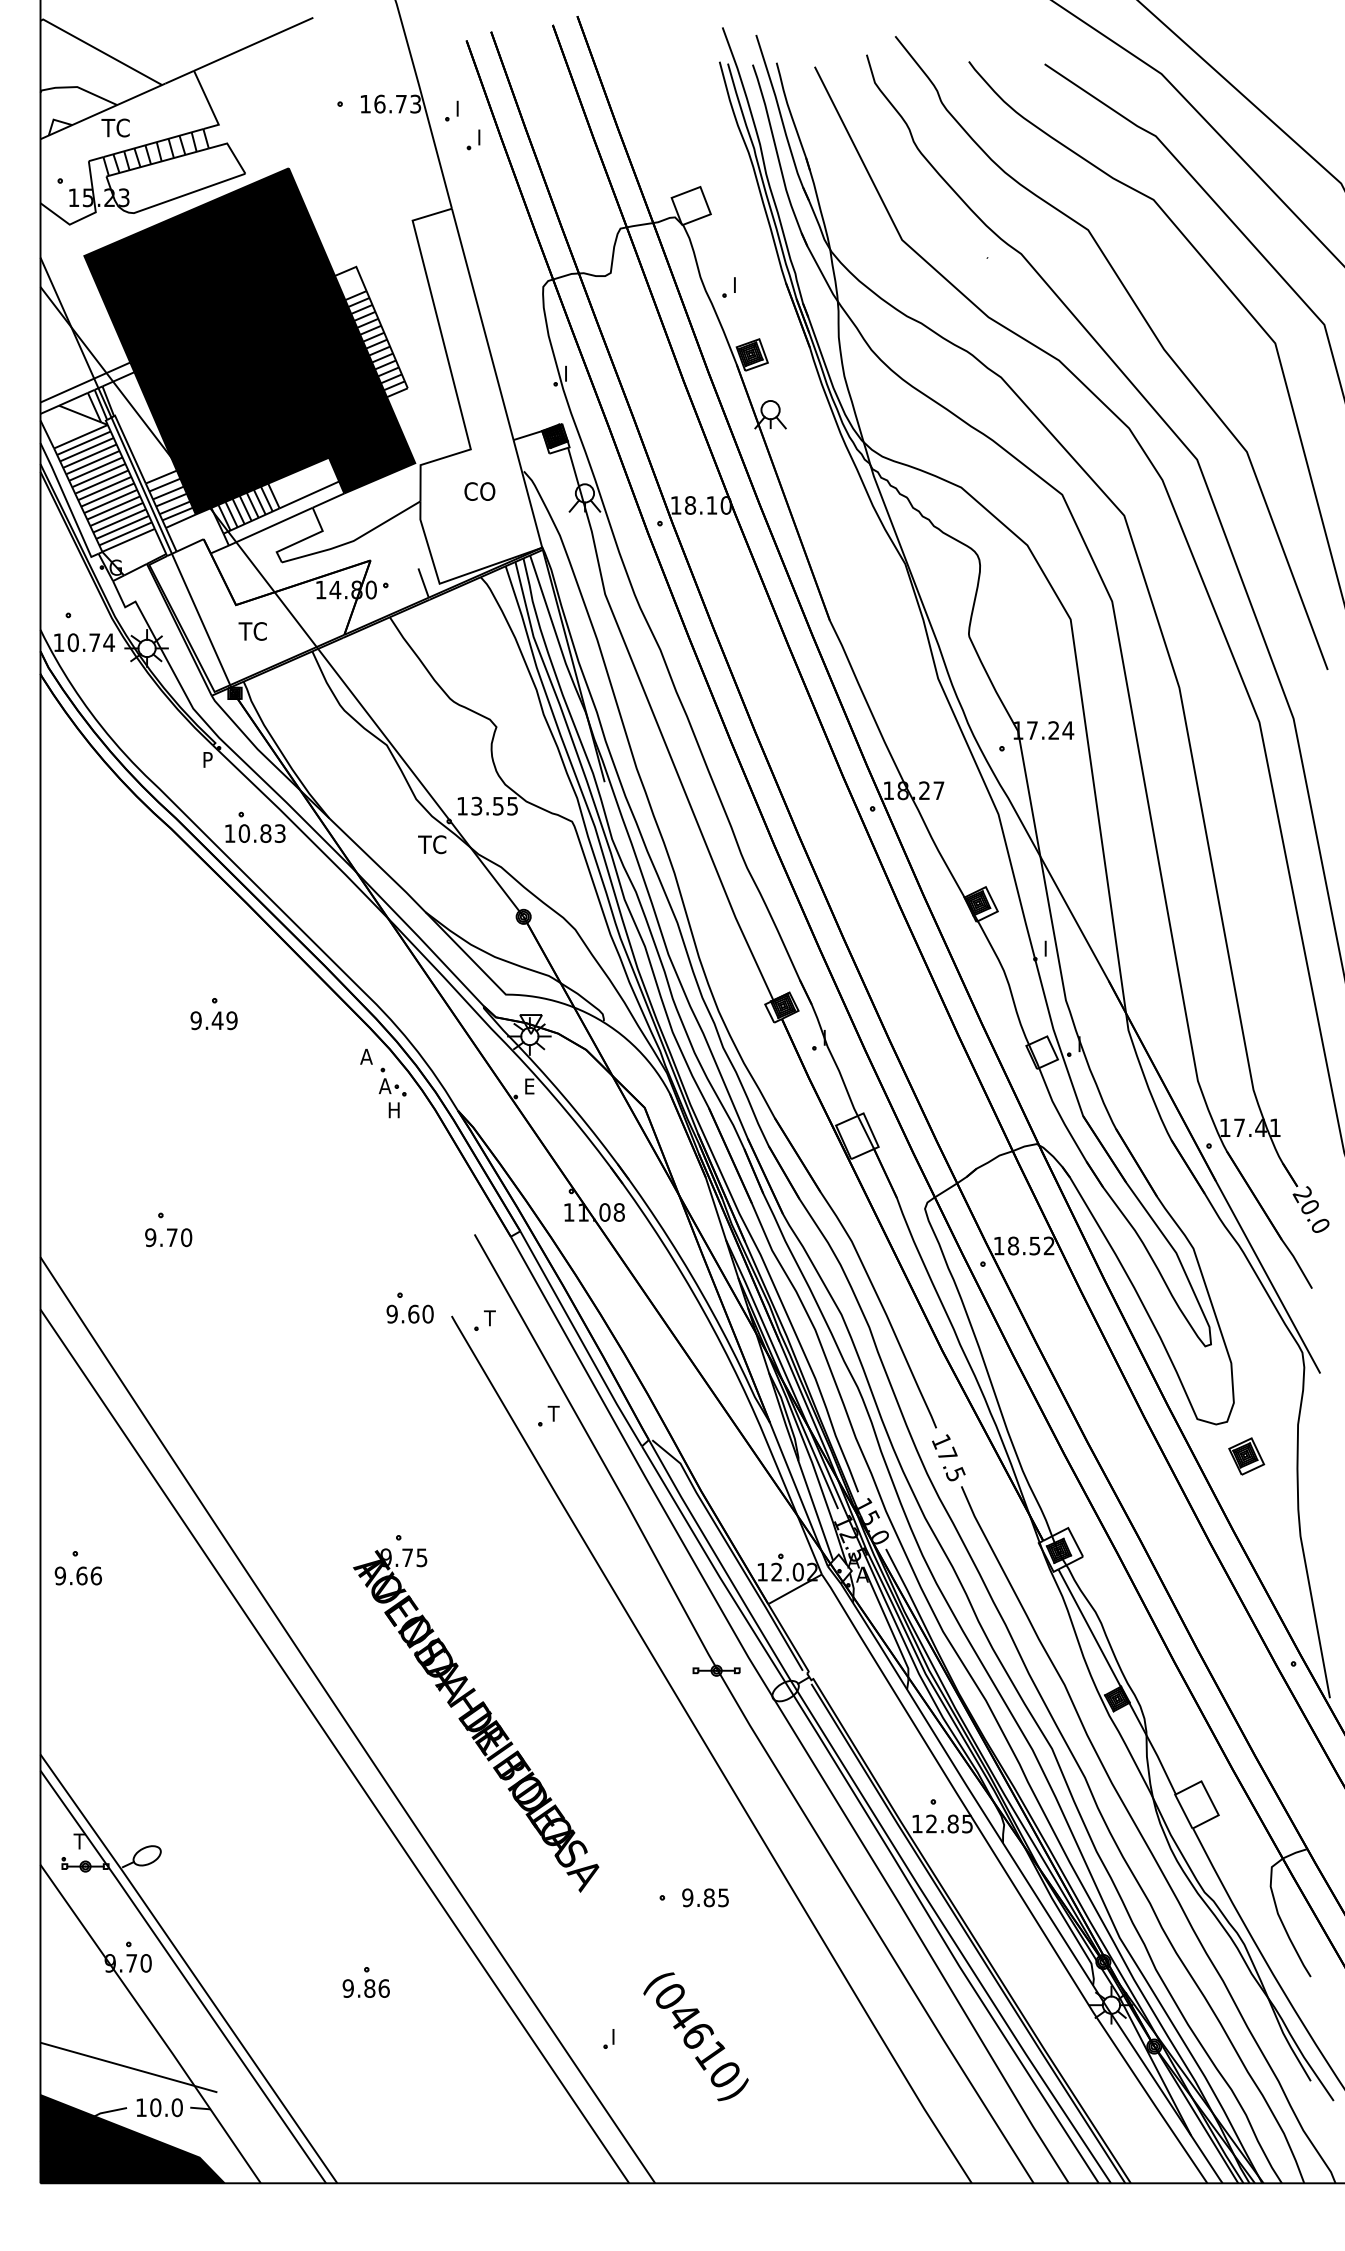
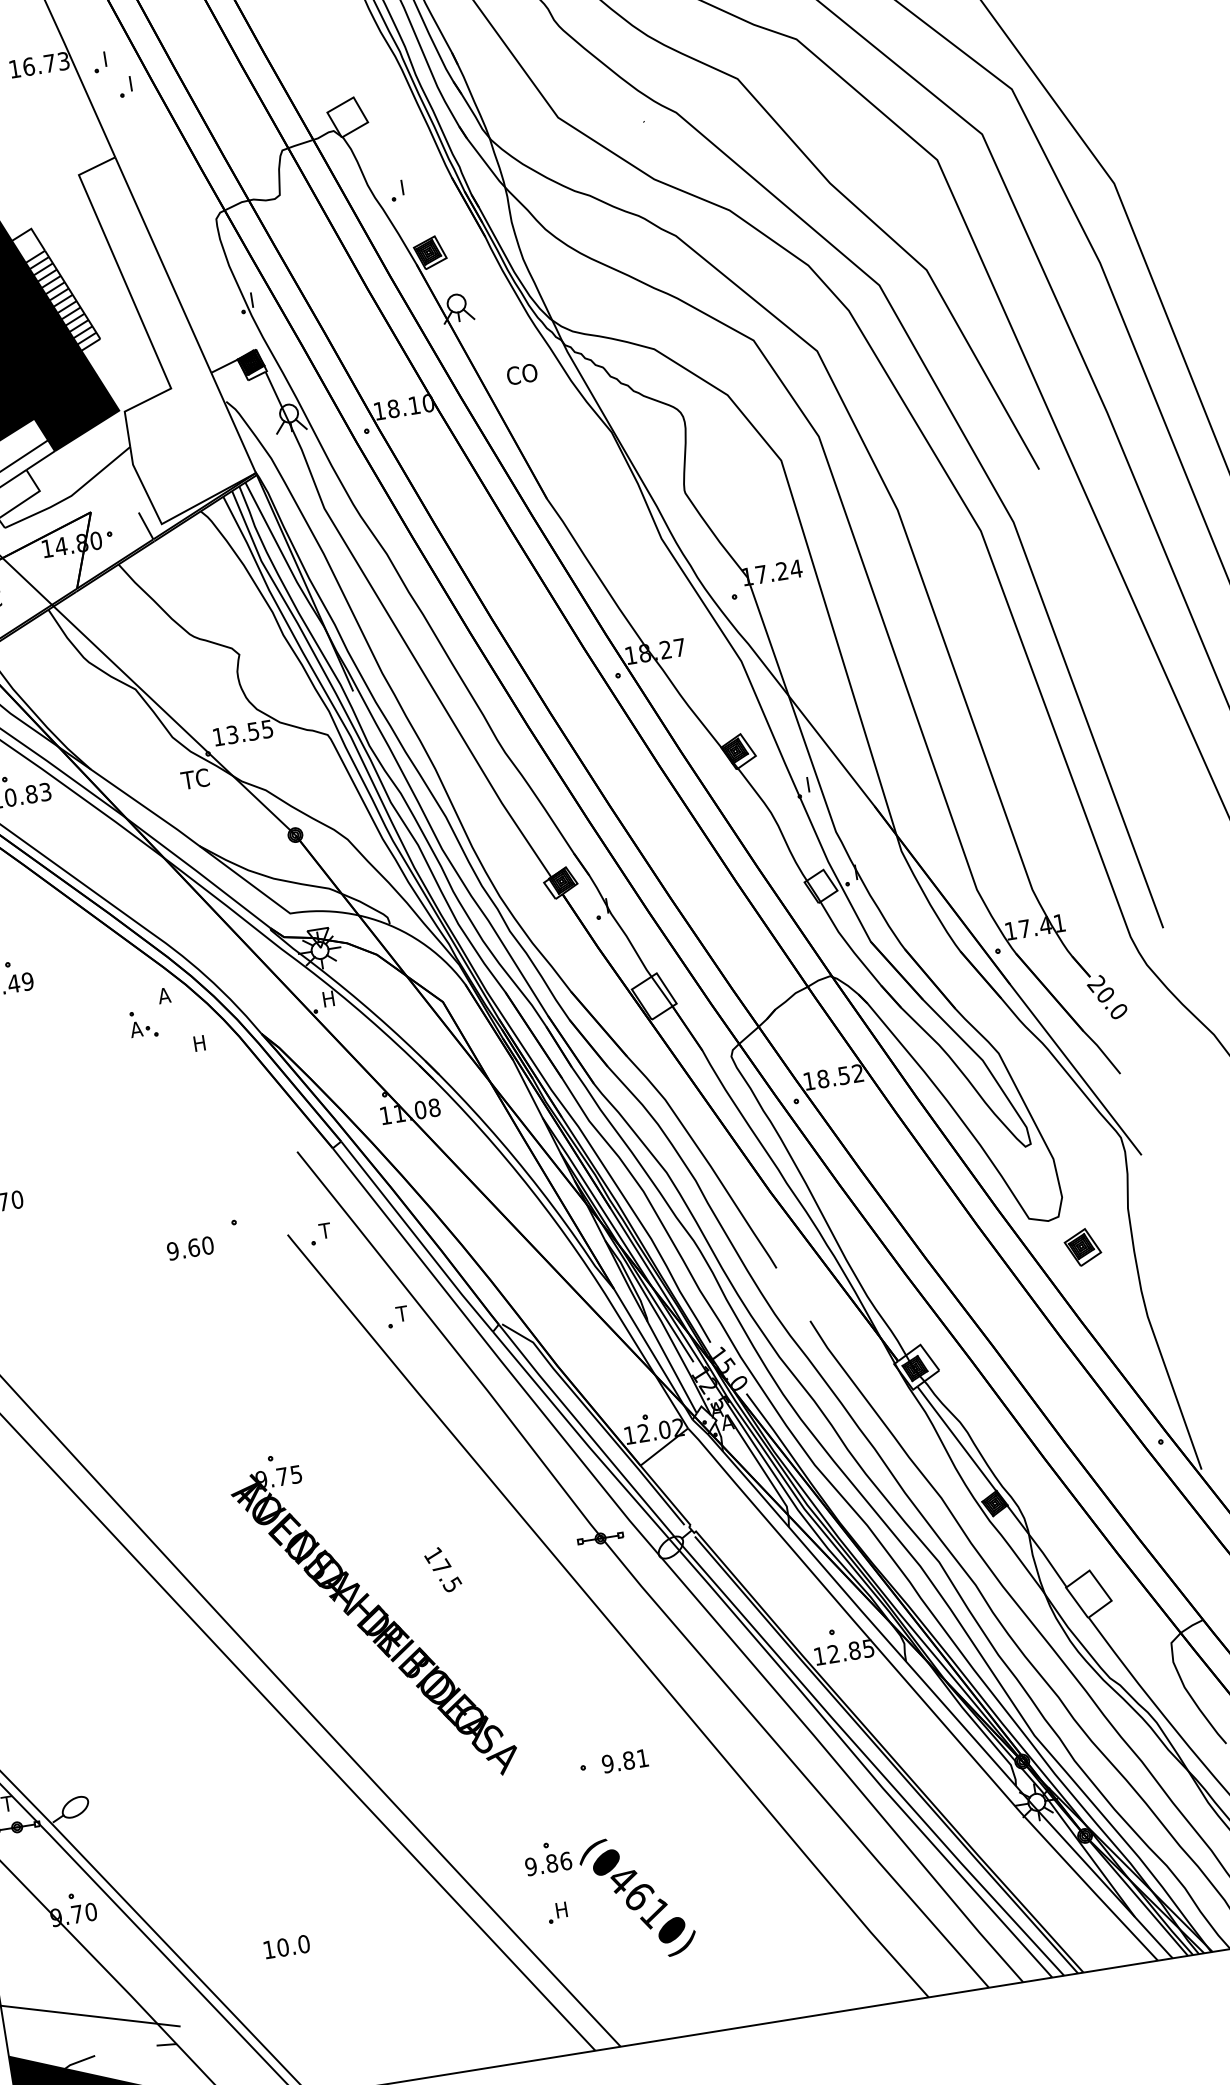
text: (479, 491) -> (521, 374), moved
part: (392, 1081) -> (142, 1023), moved
text: (531, 1086) -> (329, 998), E -> H
text: (409, 1313) -> (189, 1247), moved
text: (948, 1457) -> (442, 1569), moved
text: (723, 1897) -> (642, 1758), 9.85 -> 9.81
part: (365, 1982) -> (546, 1858), moved
text: (618, 2036) -> (562, 1909), I -> H
text: (159, 2107) -> (286, 1946), moved

